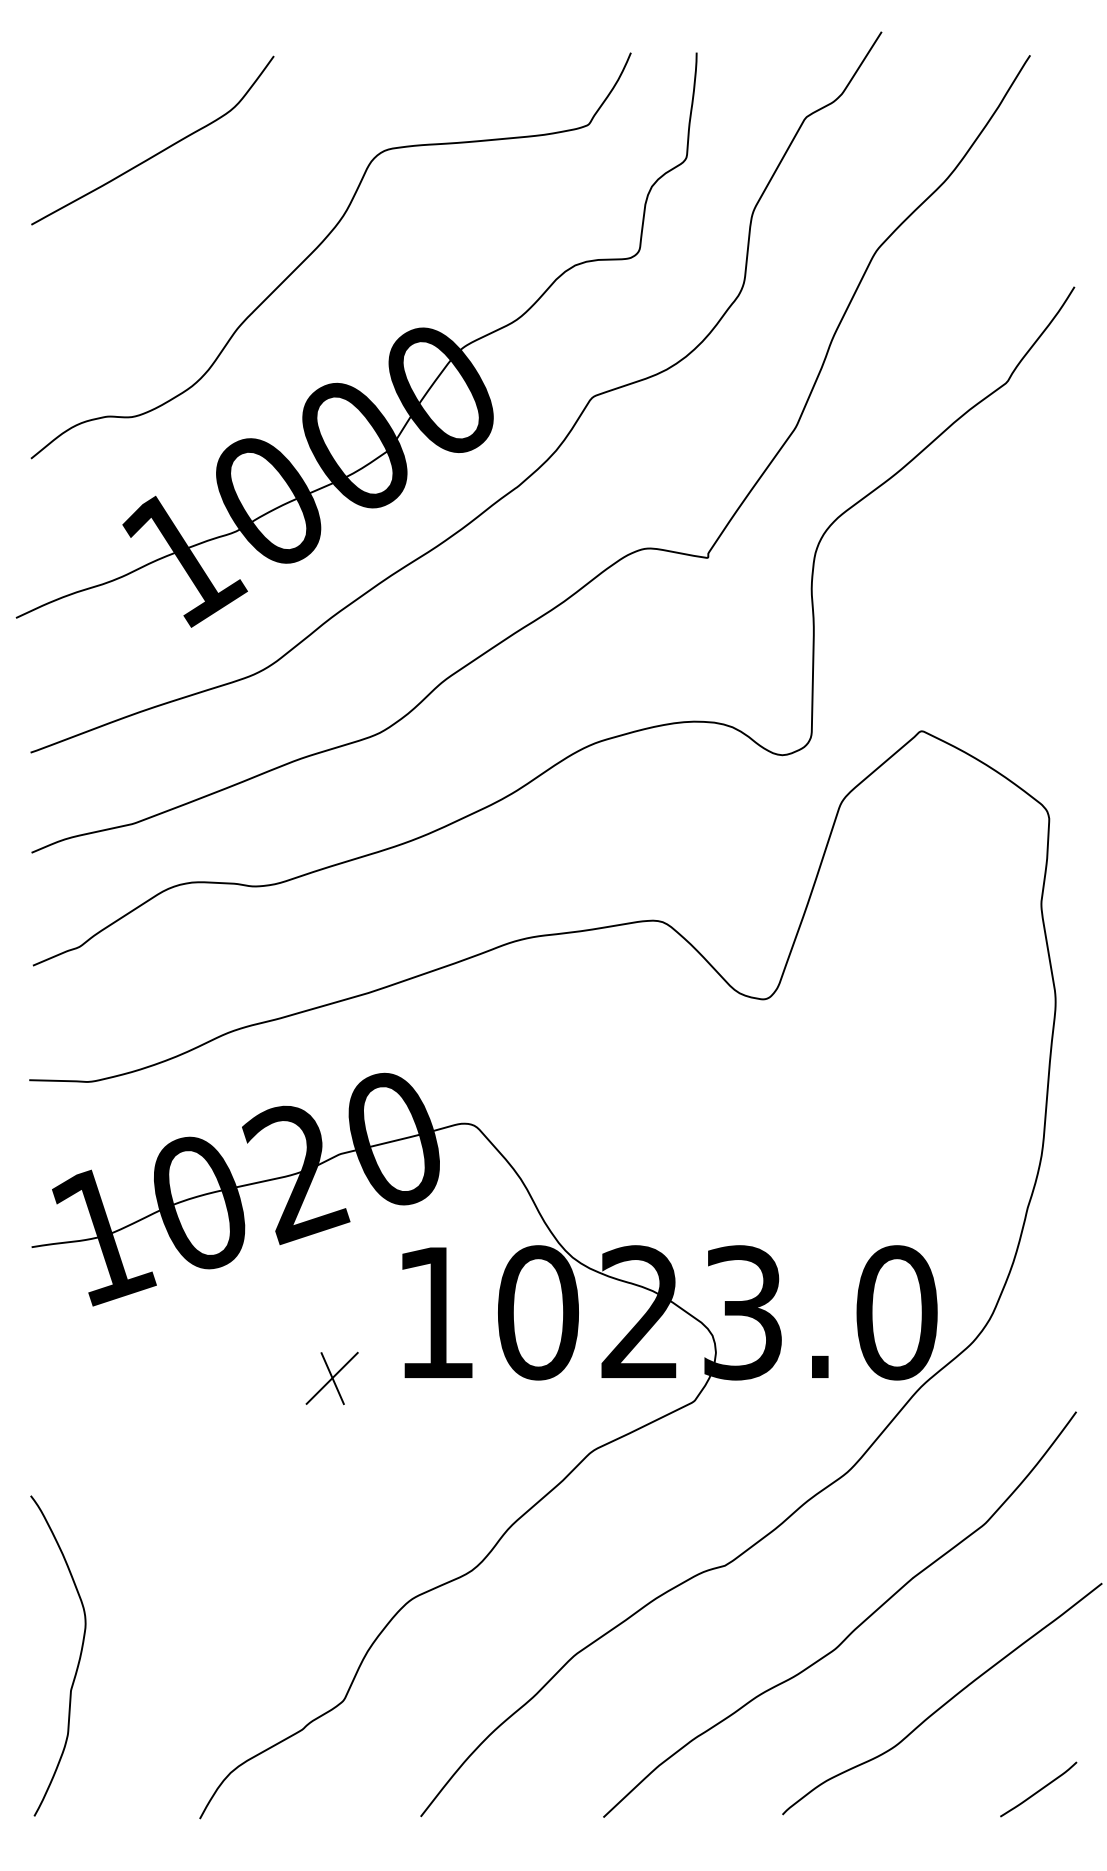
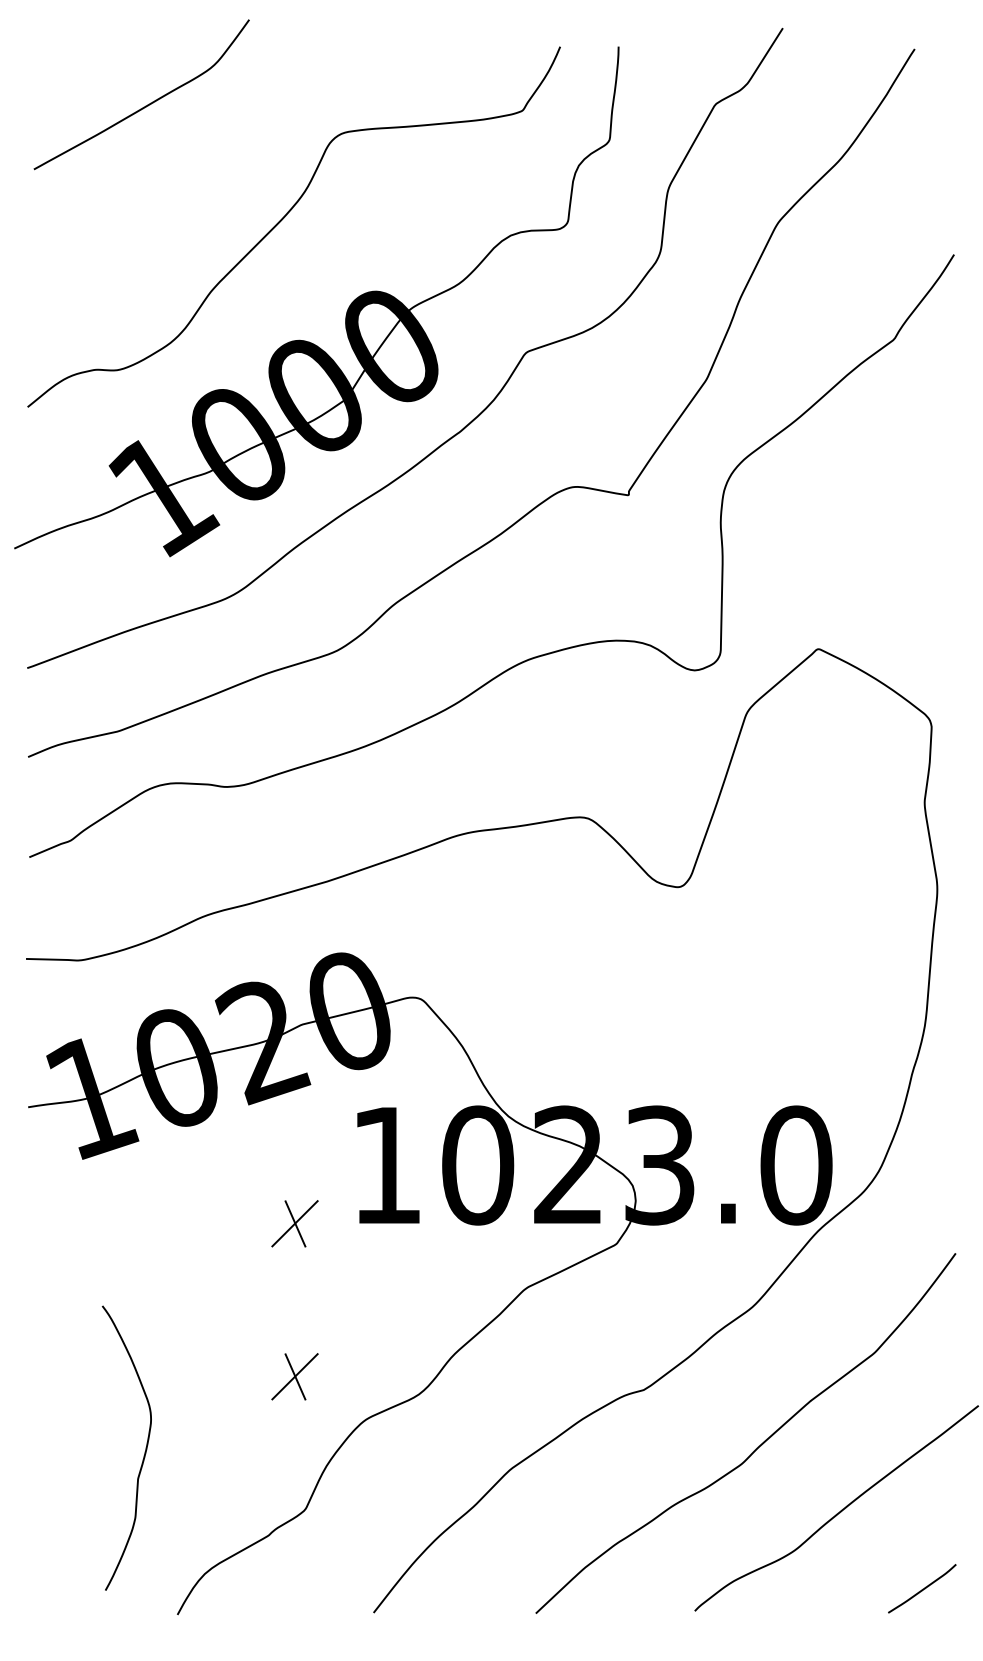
curve: (159, 151) -> (147, 104), moved
part: (331, 1550) -> (294, 1376), added
curve: (78, 1659) -> (144, 1451), moved

